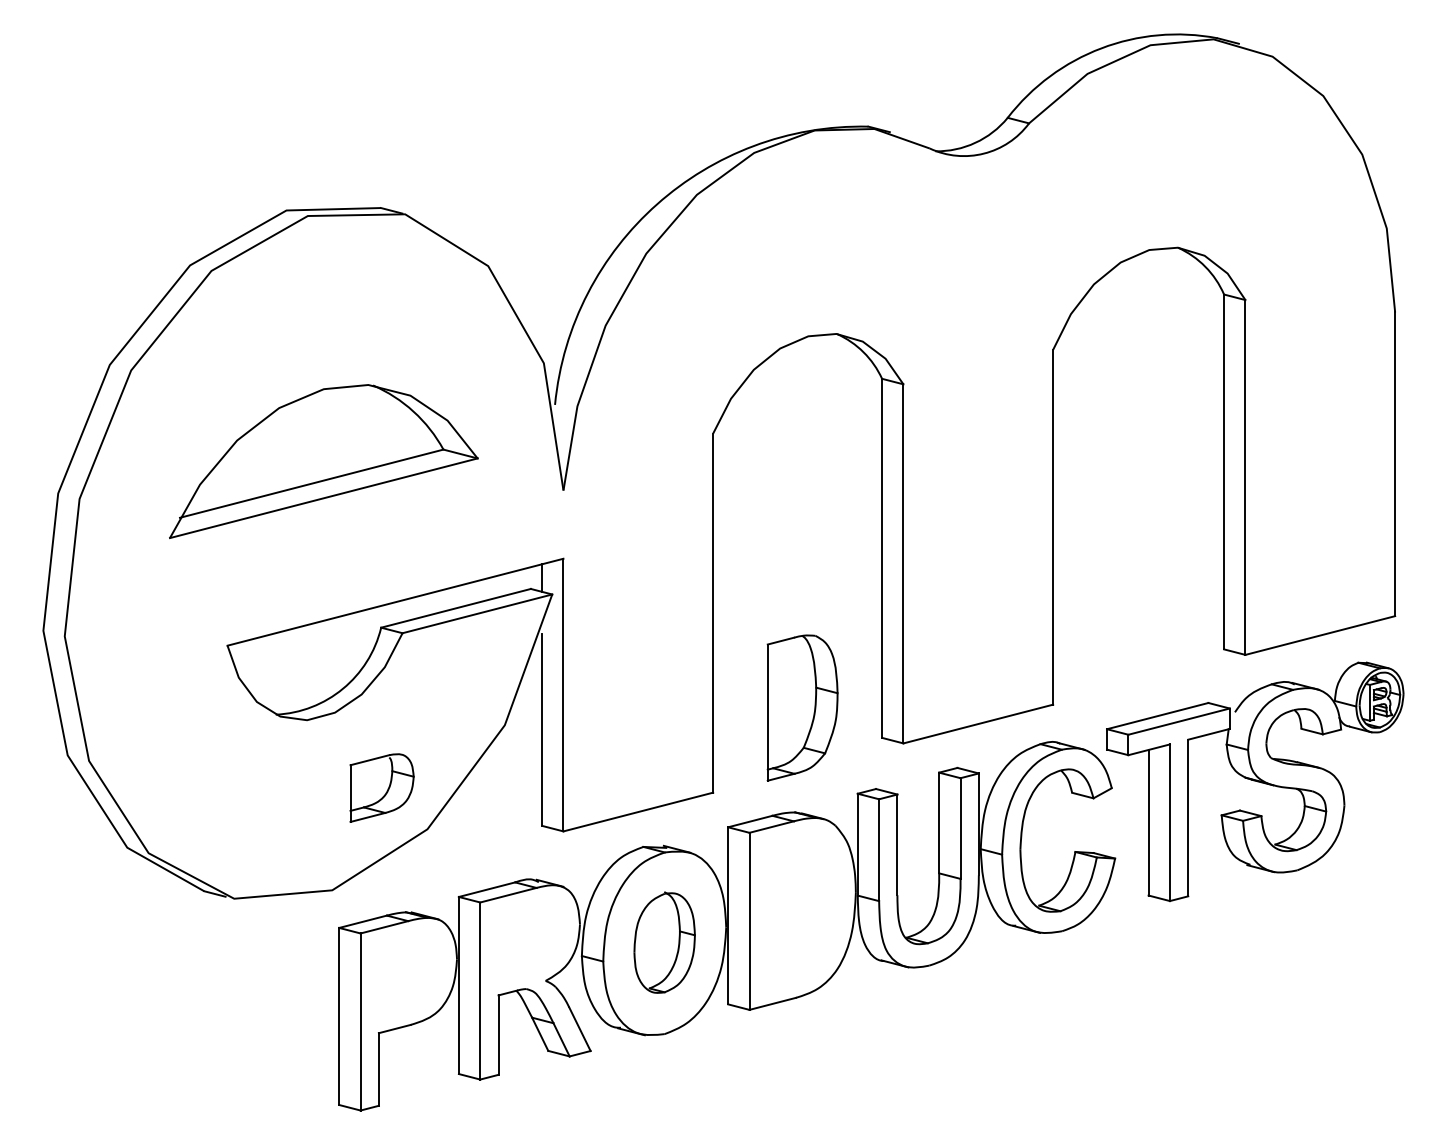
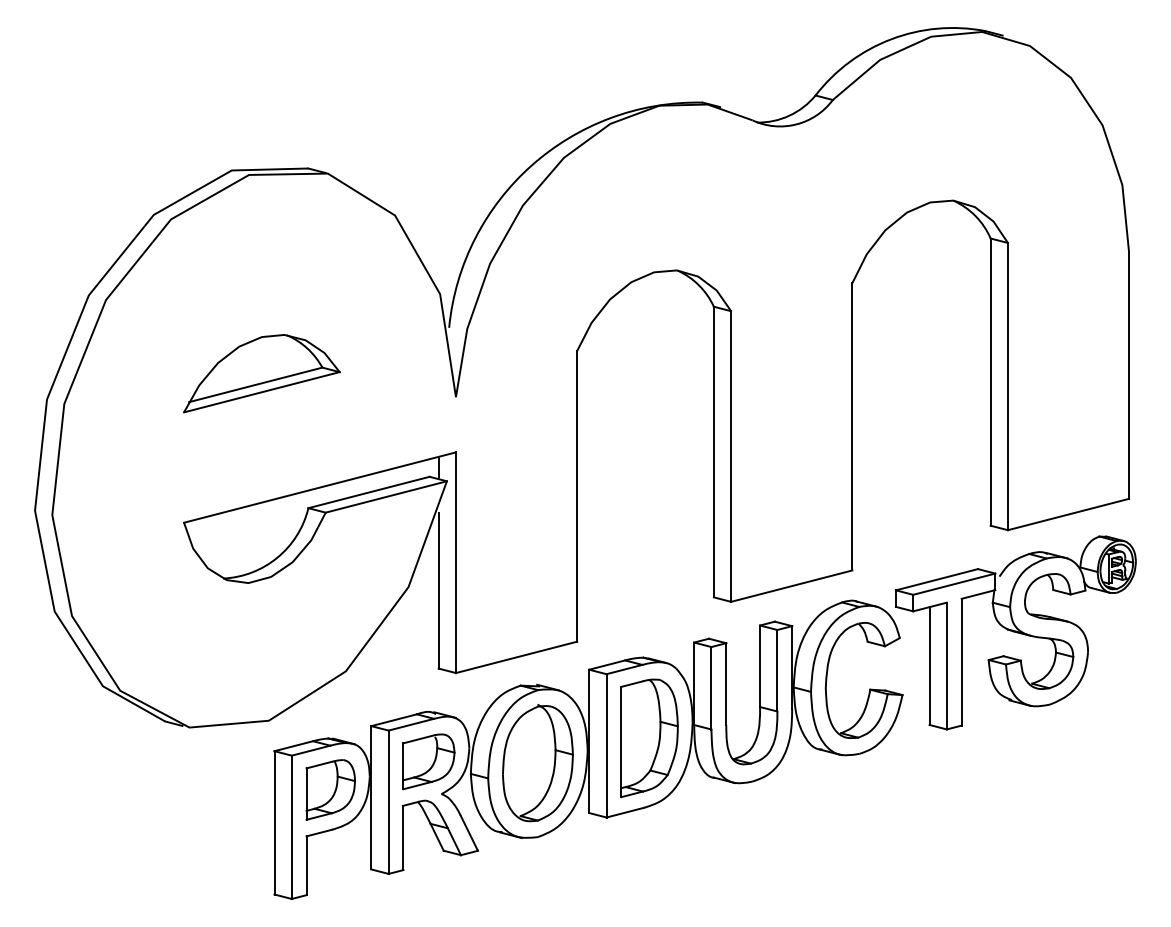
part: (323, 461) -> (261, 373), size x0.62
part: (802, 707) -> (649, 737), moved
part: (381, 787) -> (428, 761), moved
part: (664, 942) -> (537, 762), size x1.43
part: (408, 975) -> (330, 789), added

